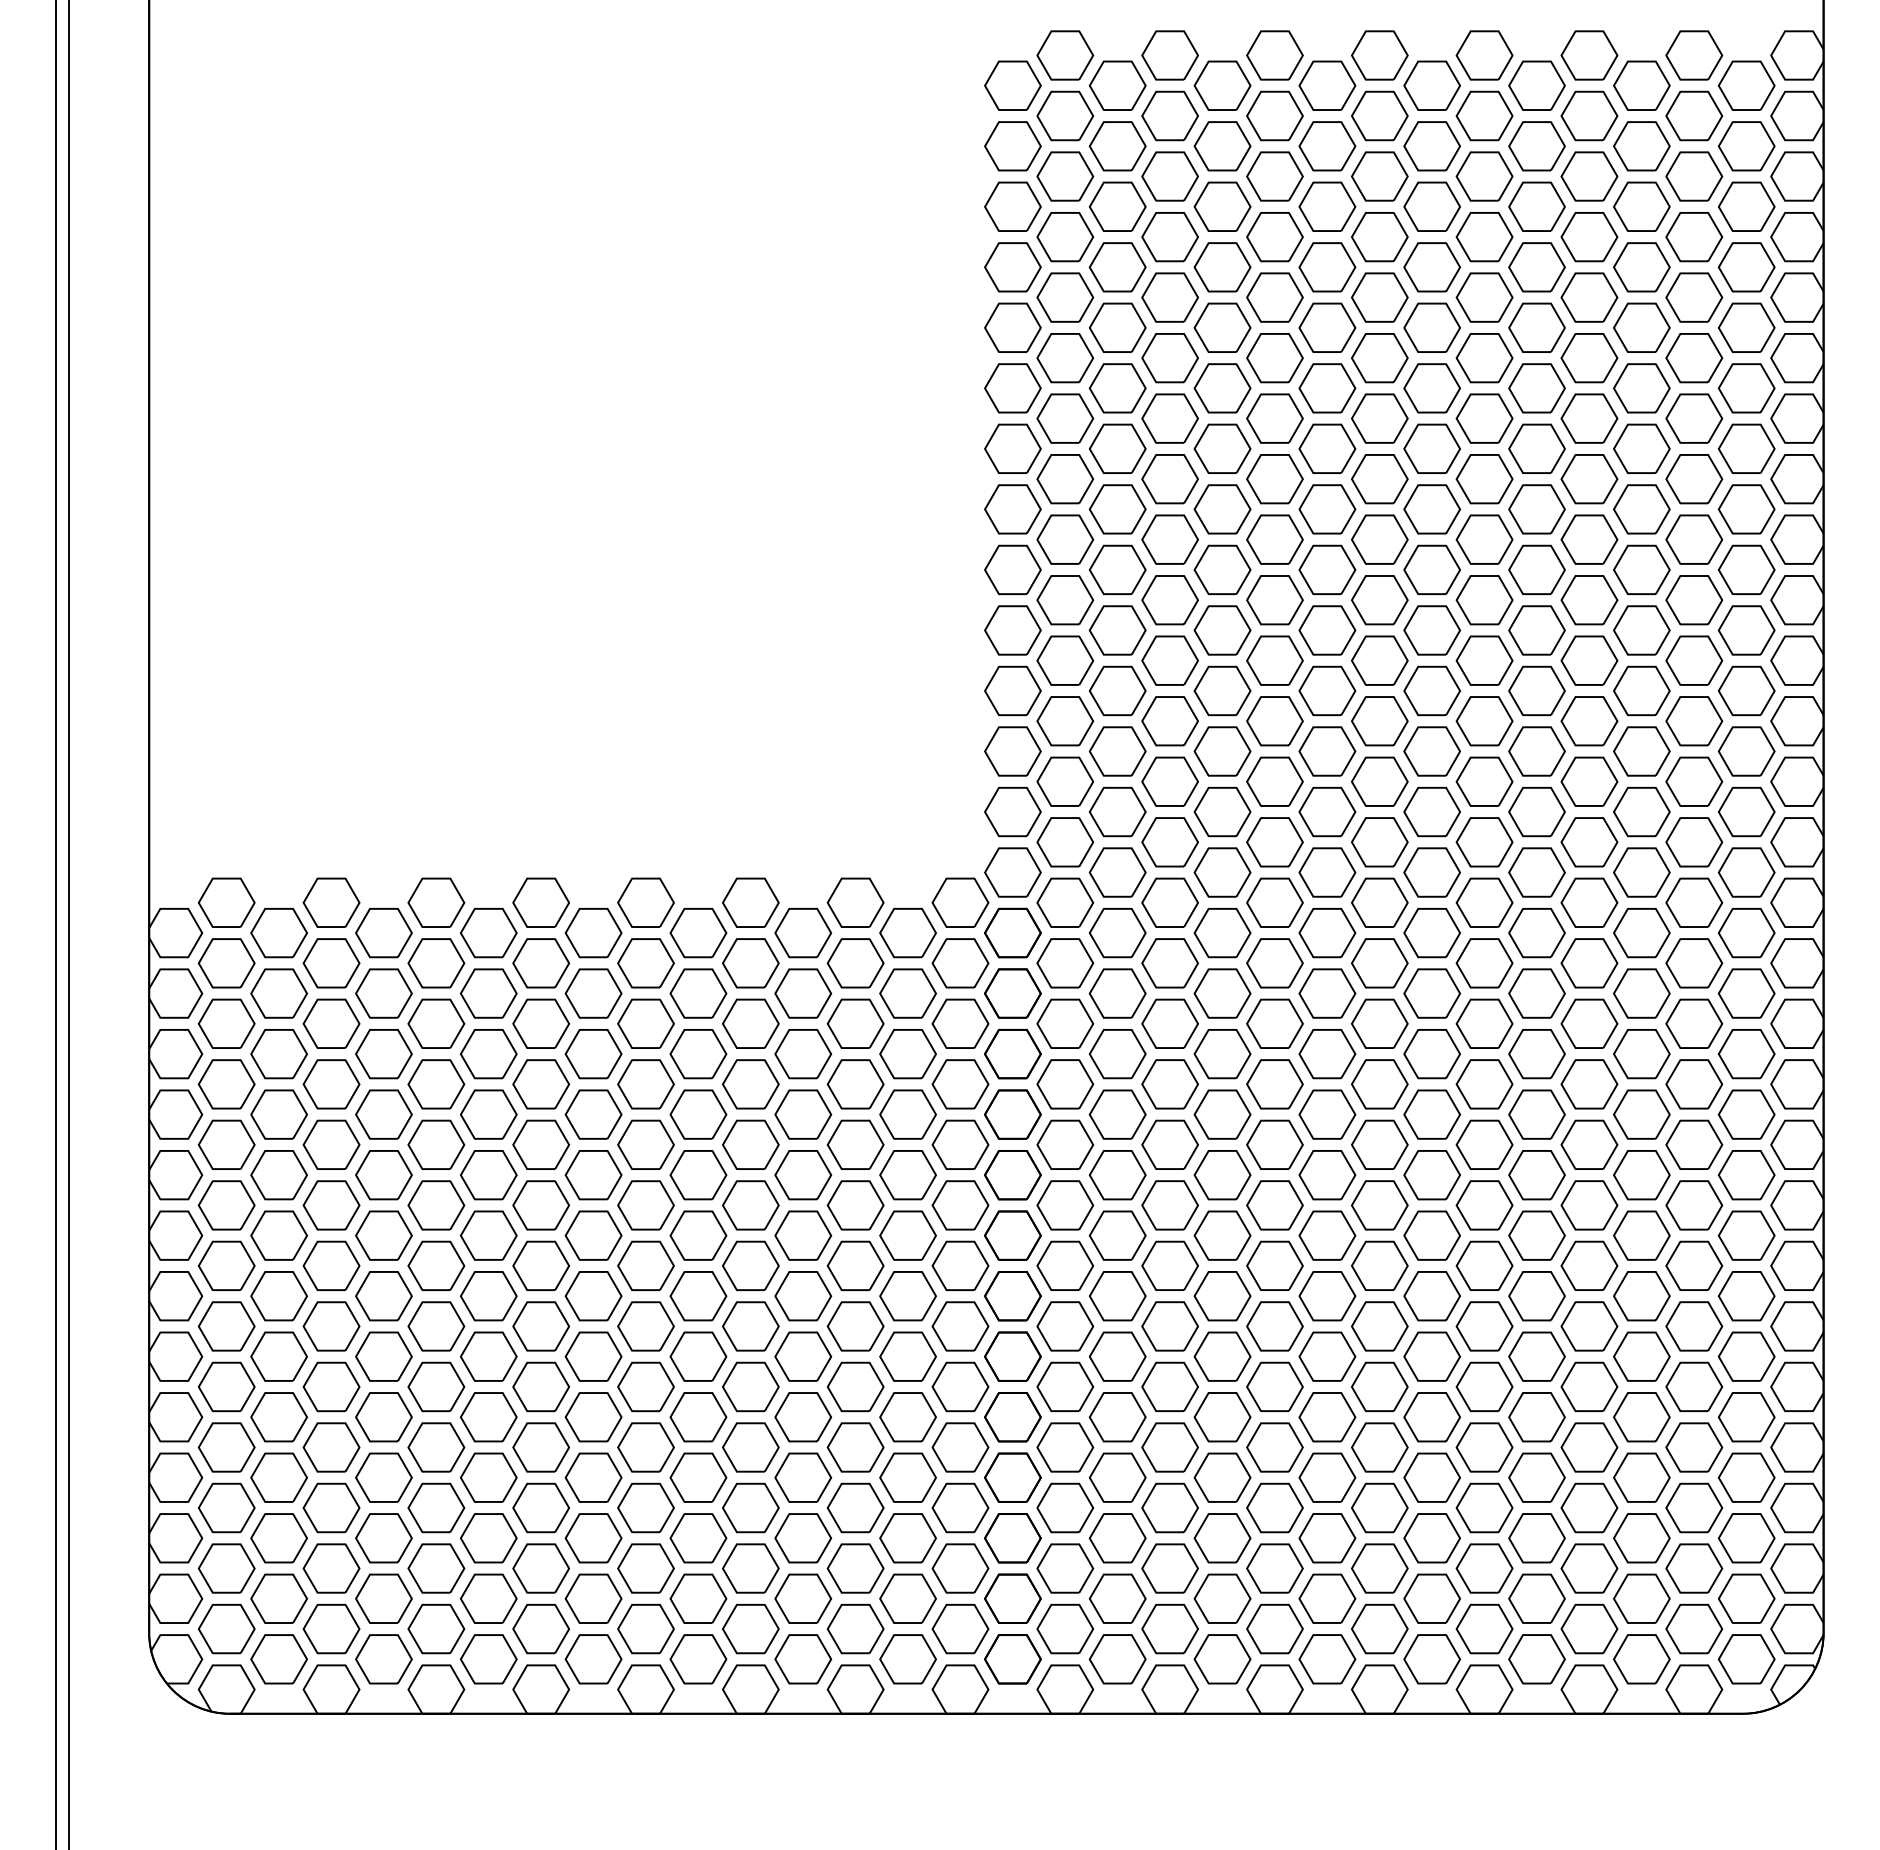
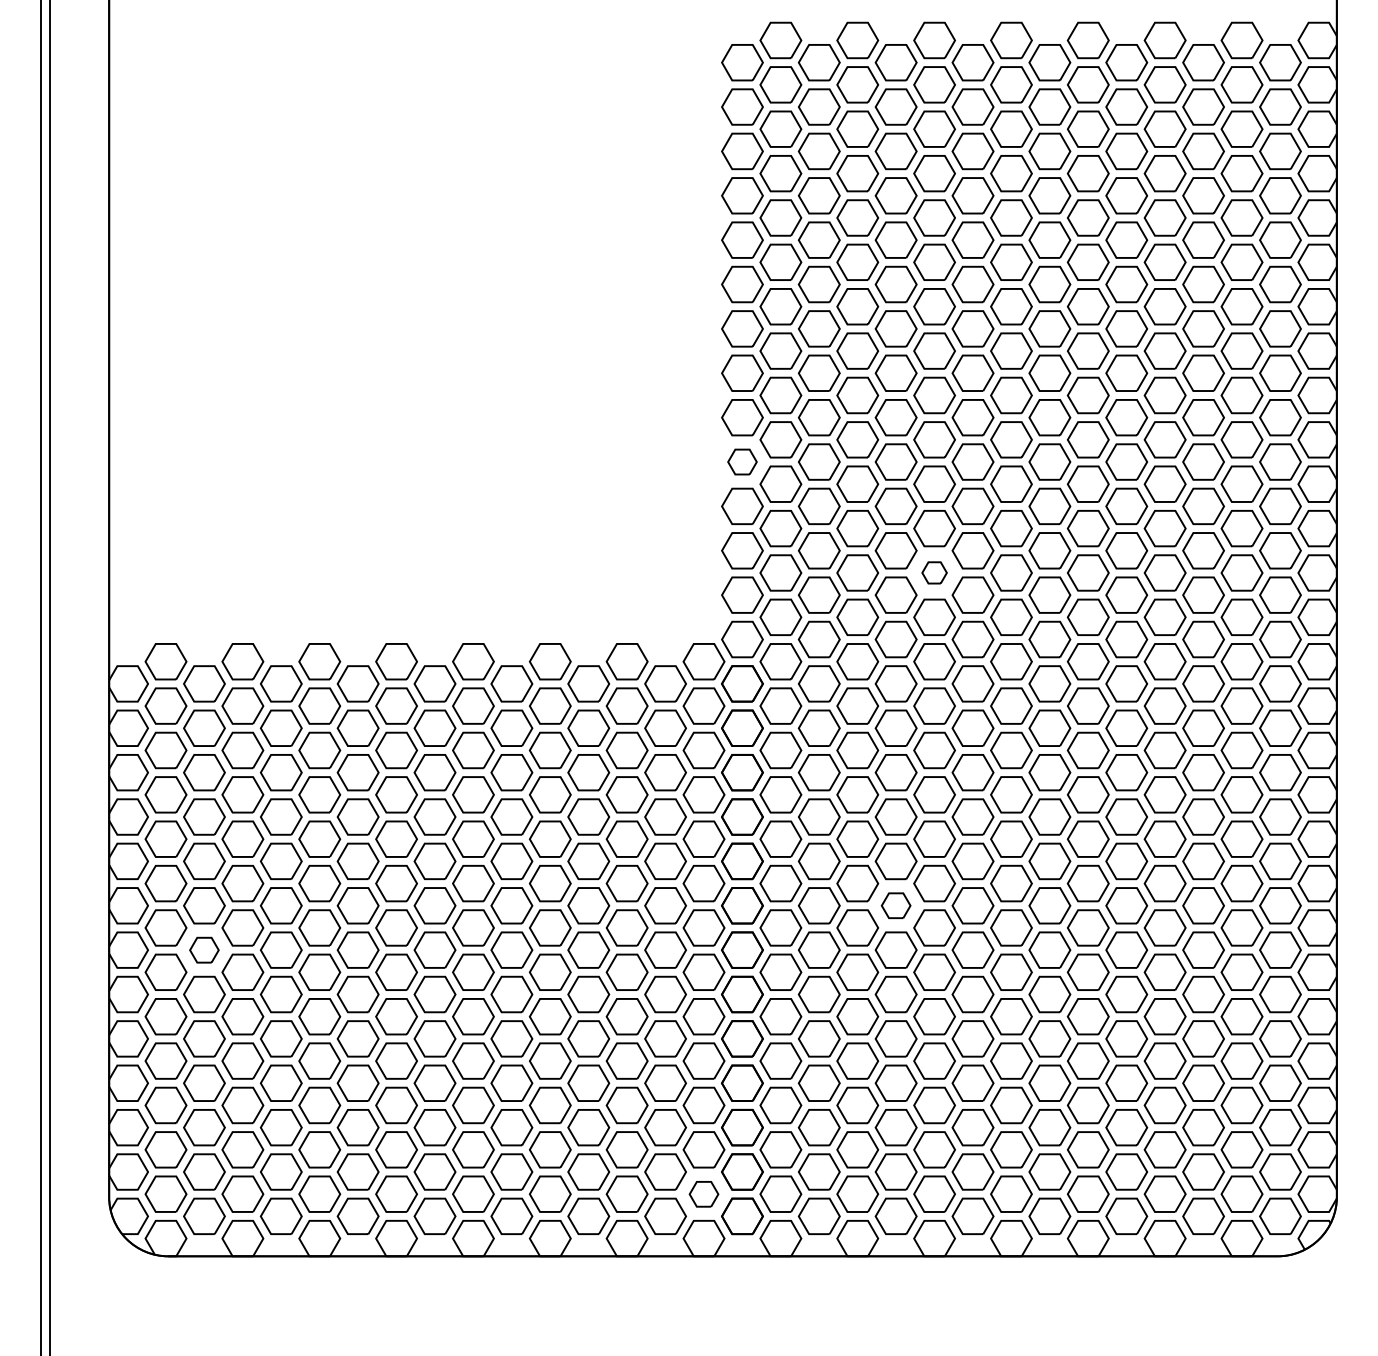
part: (1012, 630) -> (742, 462), size x0.7
part: (1274, 781) -> (934, 572), size x0.6
part: (1222, 1235) -> (896, 905), size x0.7
part: (278, 1296) -> (203, 950), size x0.7
part: (960, 1629) -> (704, 1194), size x0.7

